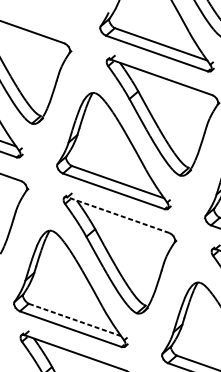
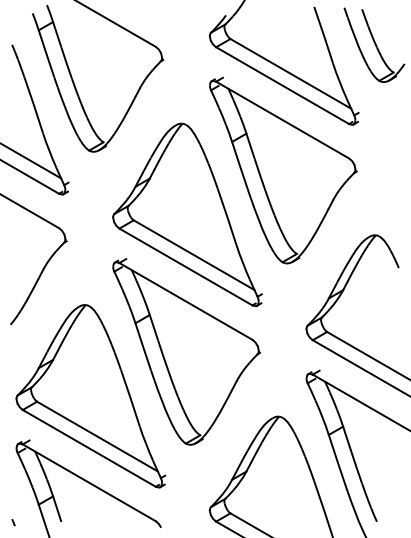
line: (118, 215) -> (185, 301), dashed -> solid
line: (74, 319) -> (97, 436), dashed -> solid

